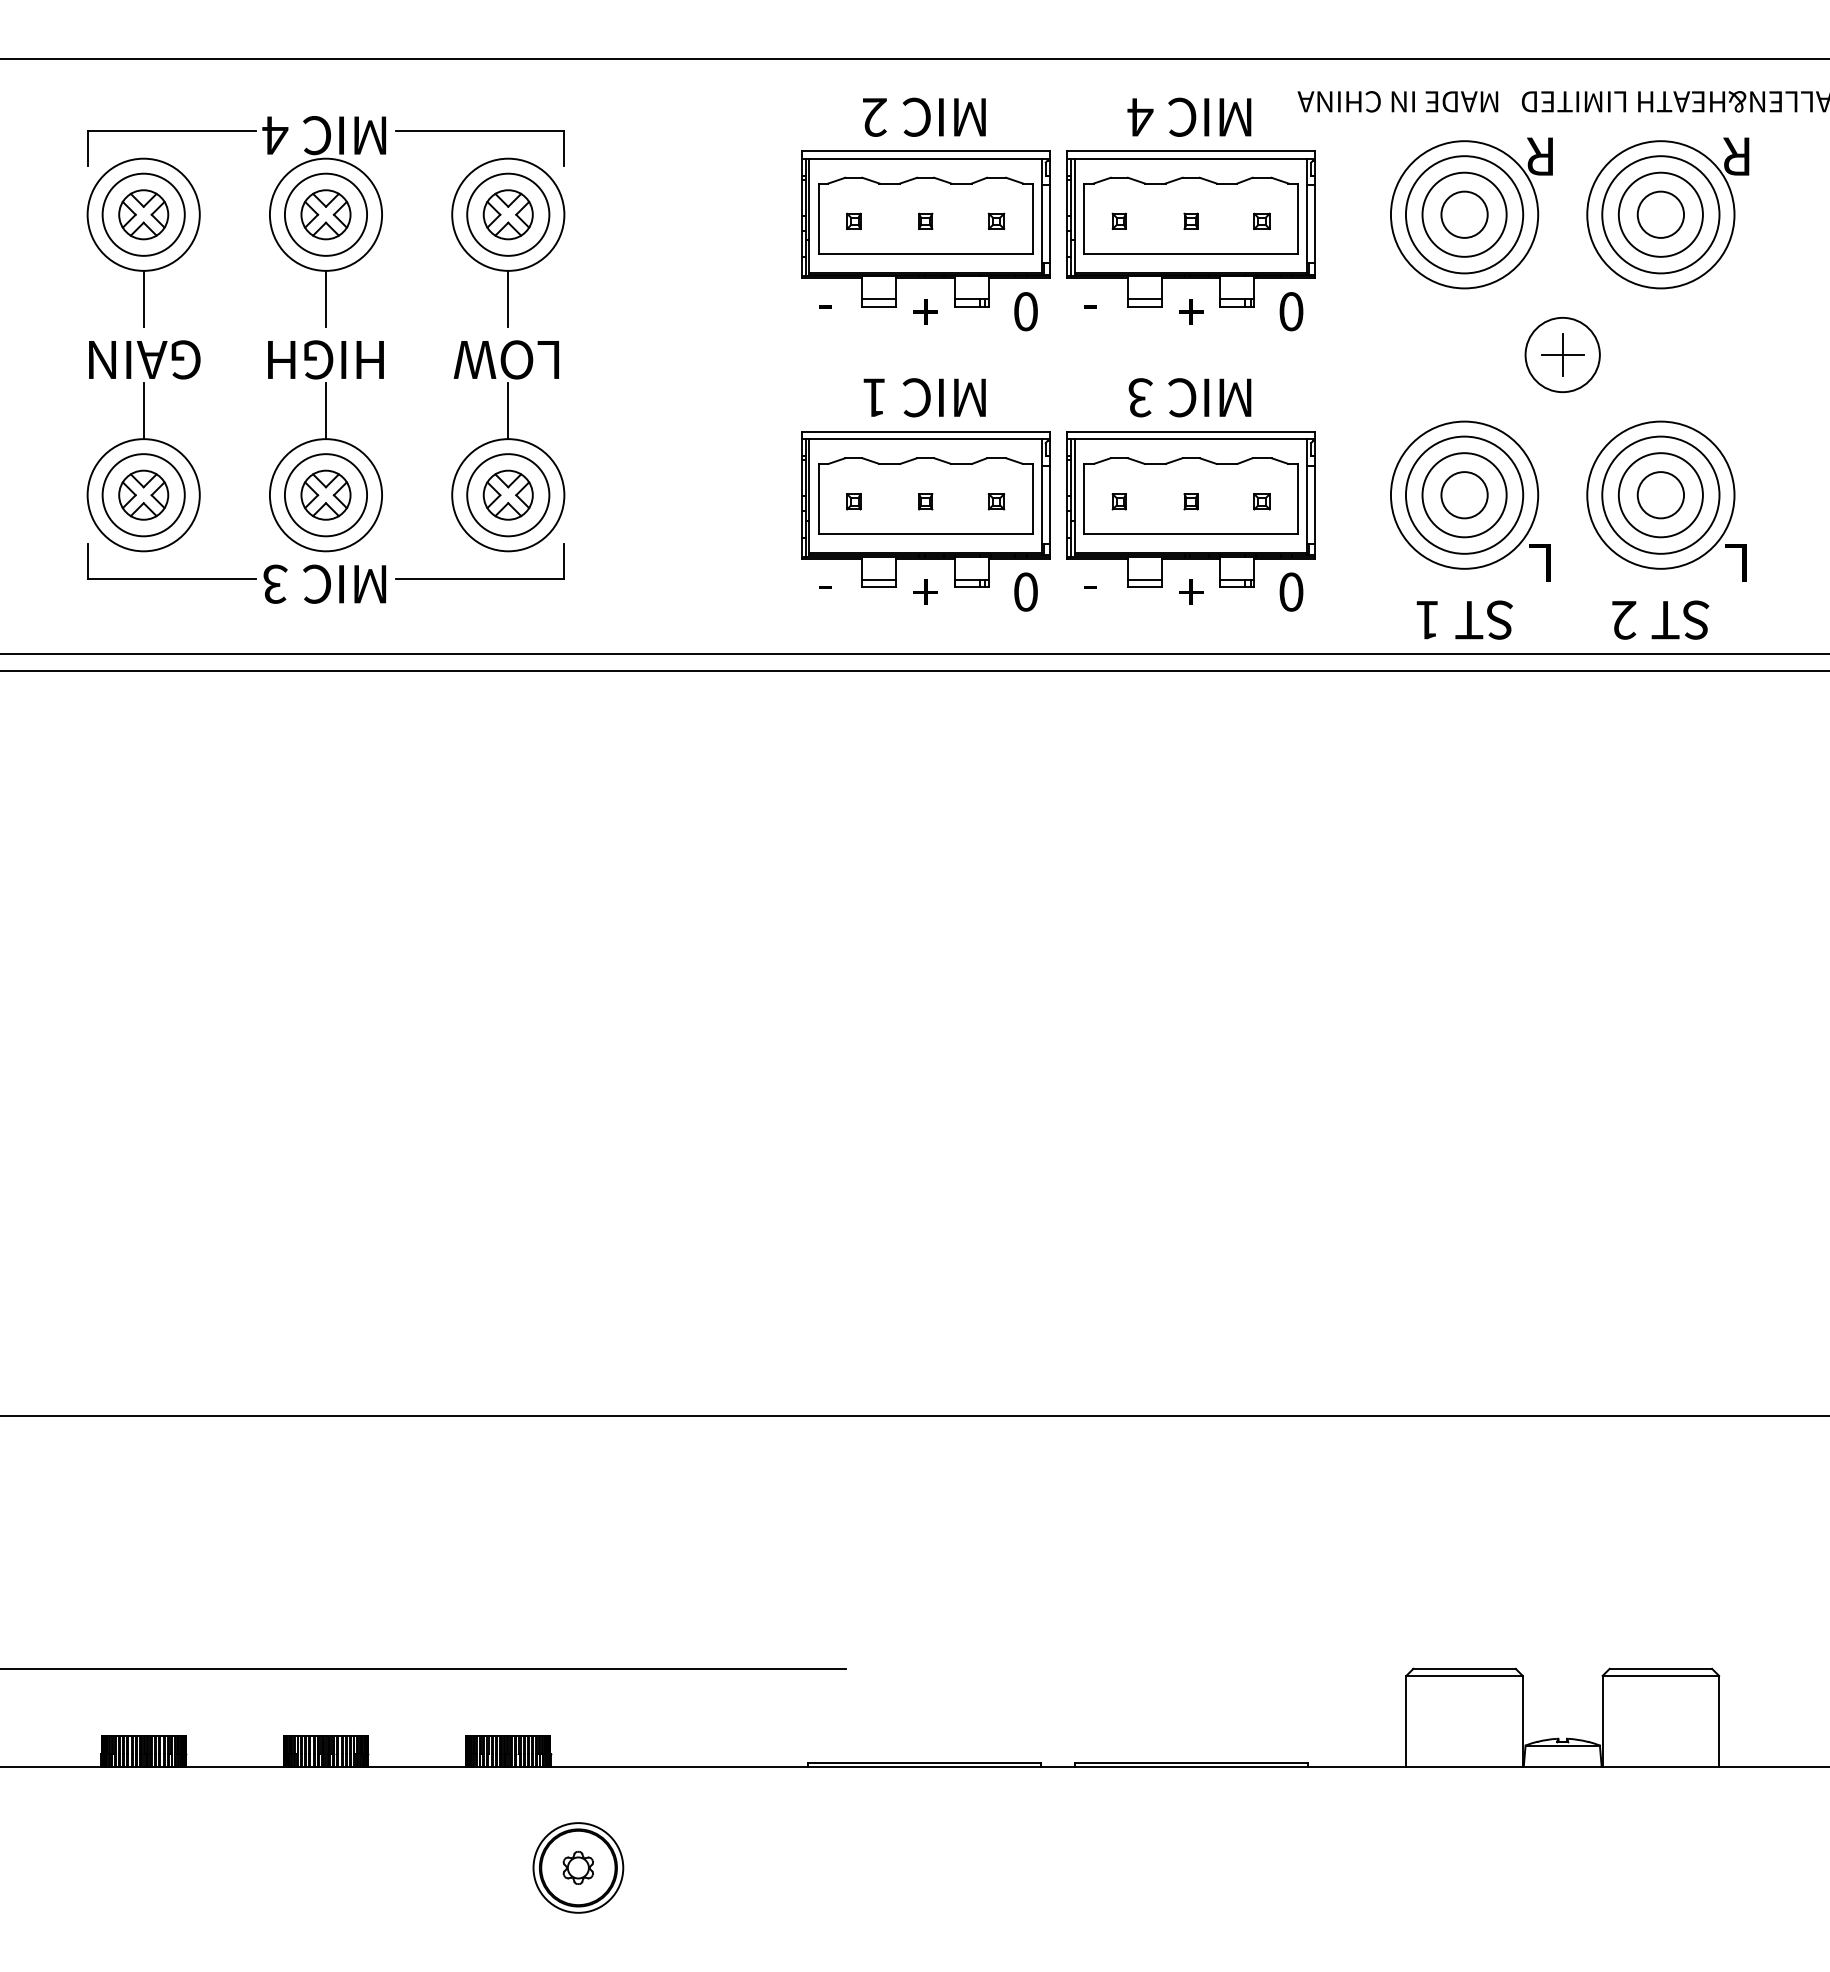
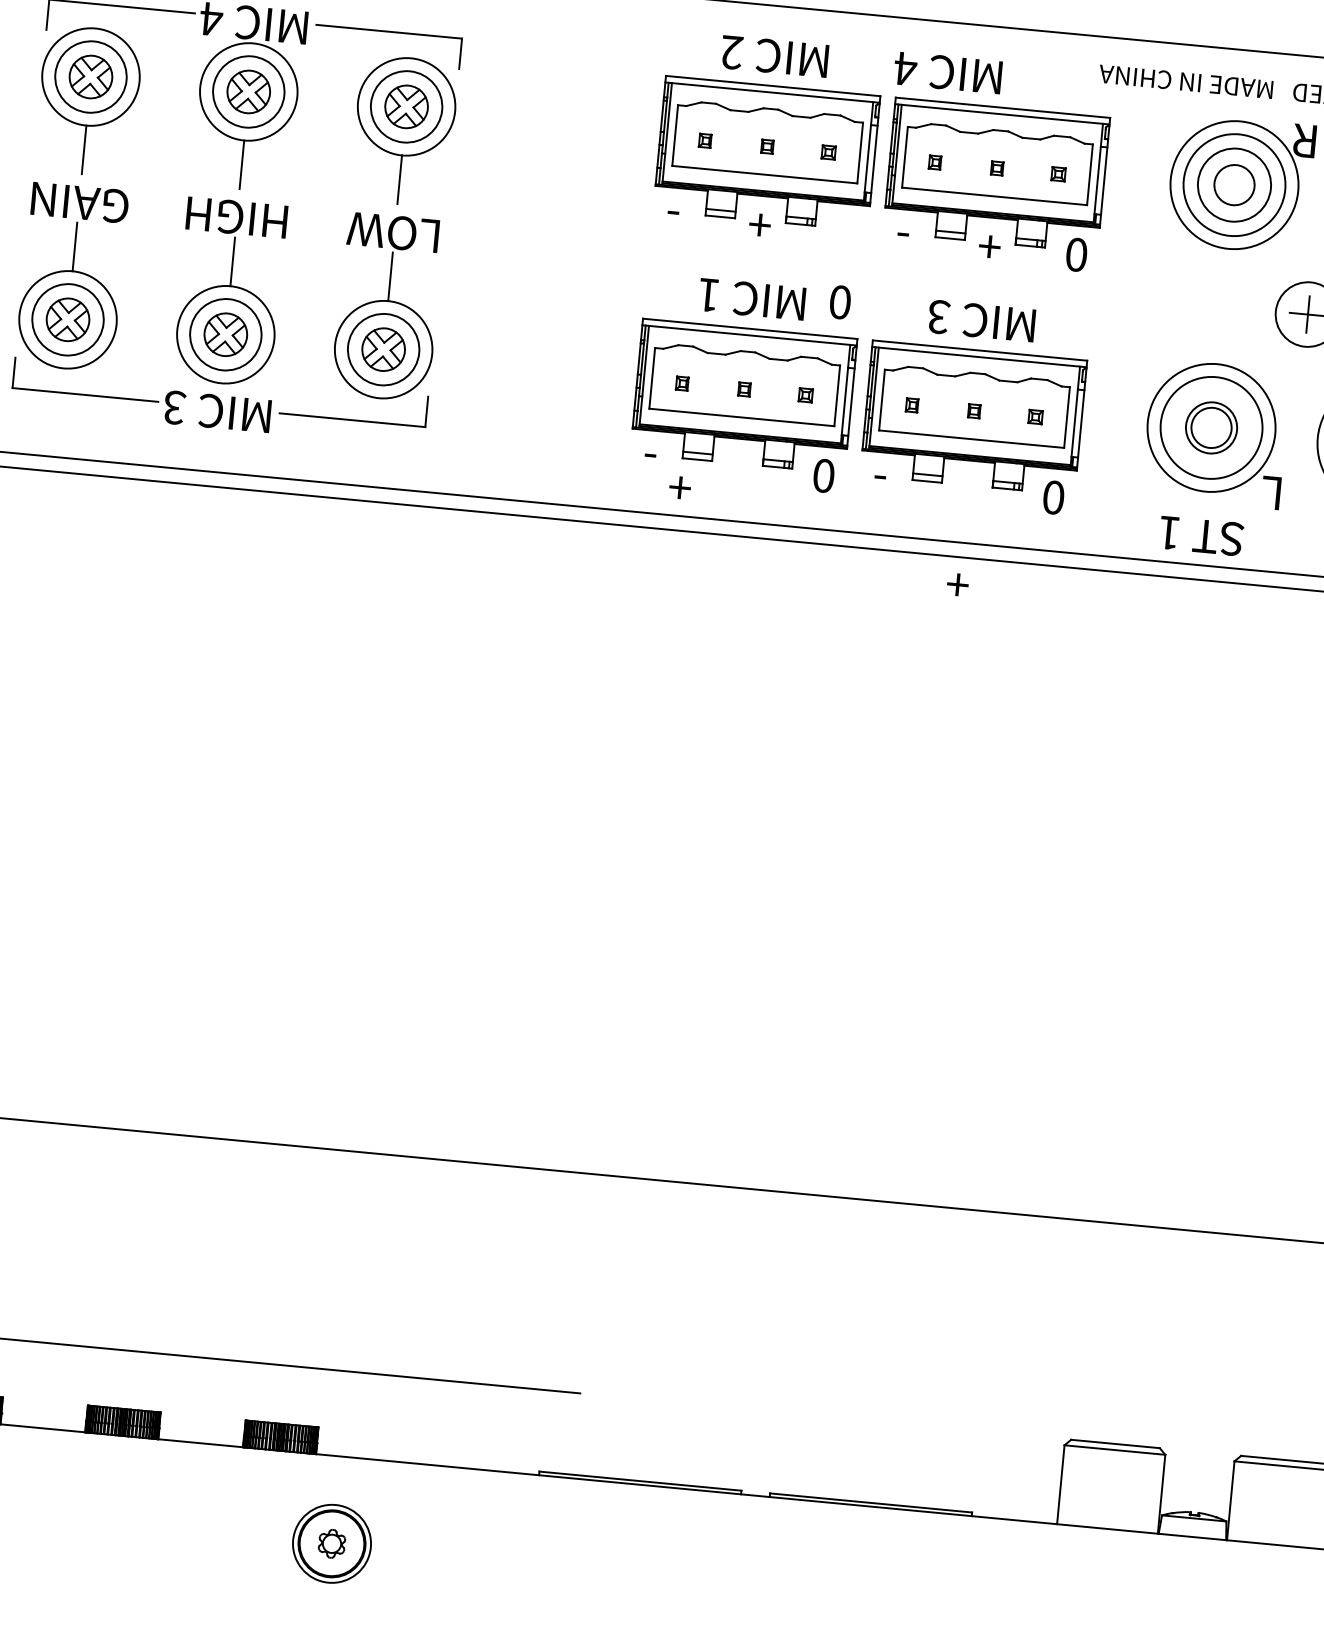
text: (1189, 116) -> (948, 72), moved
text: (1025, 311) -> (839, 302), moved
circle: (1464, 495) -> (1211, 428), size x0.7
text: (925, 591) -> (680, 487), moved
text: (1191, 591) -> (958, 584), moved

